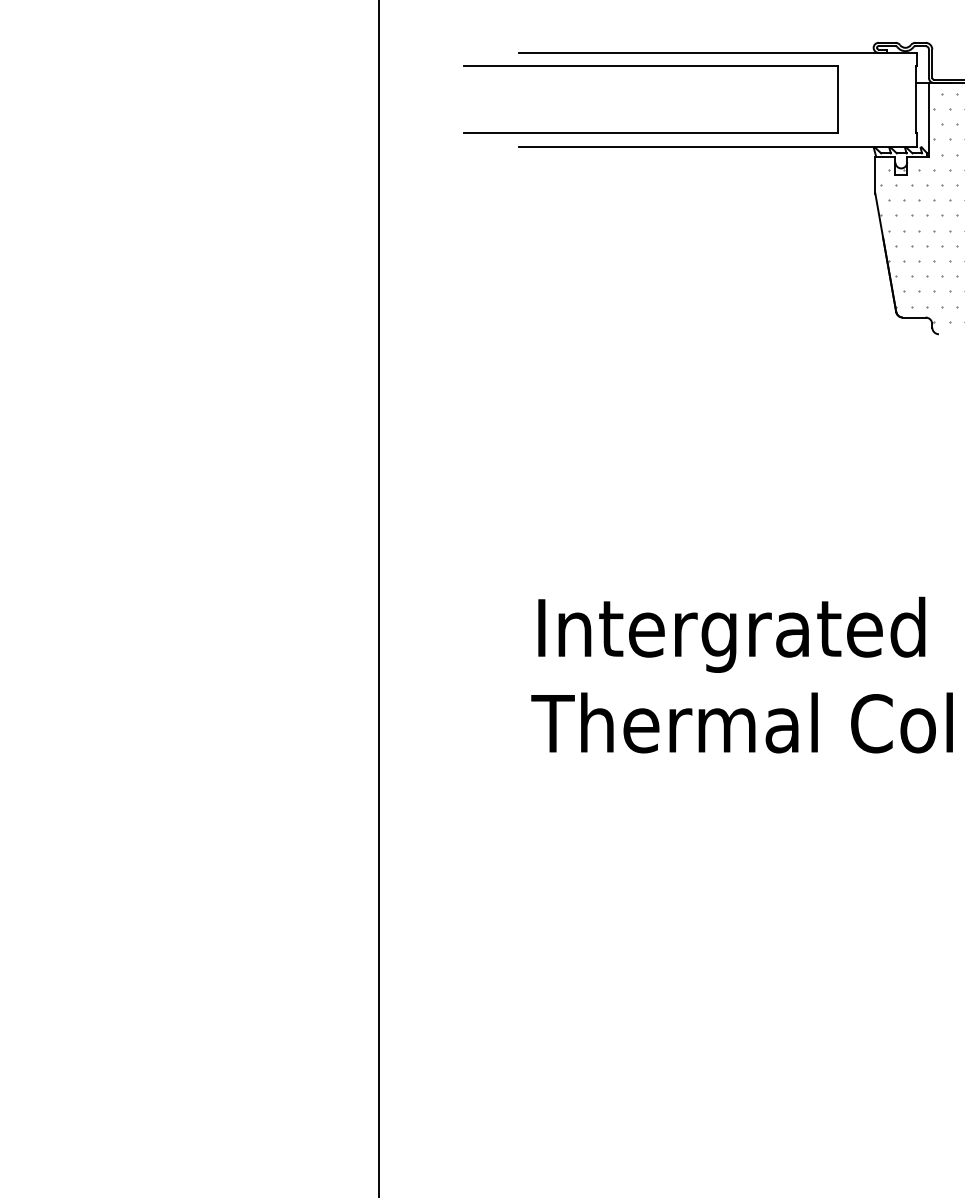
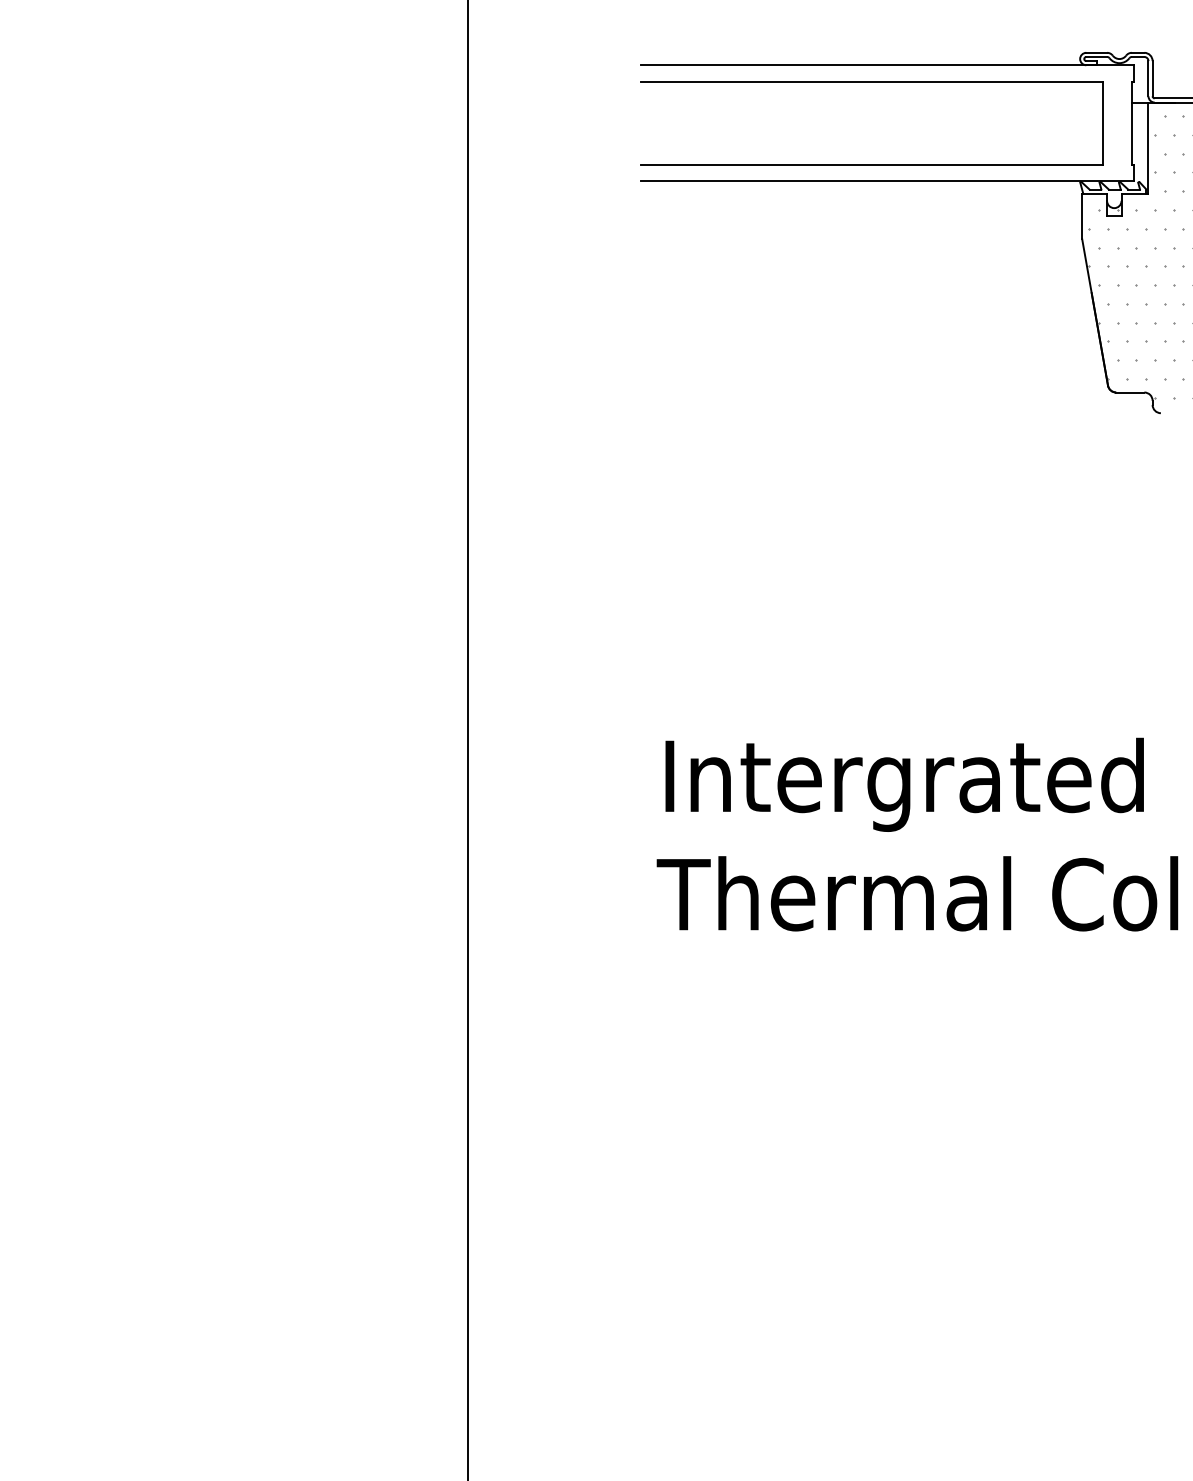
part: (650, 66) -> (871, 82), moved

